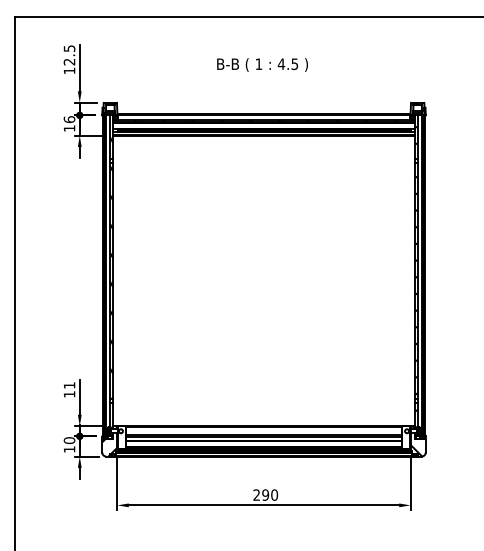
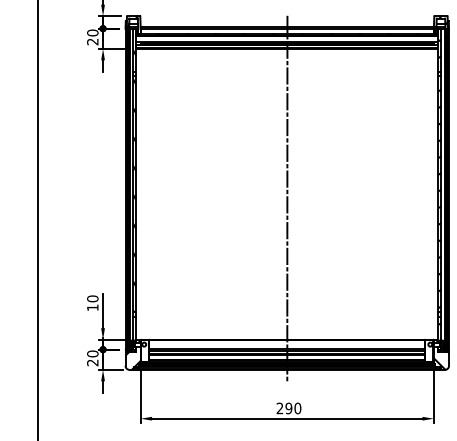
text: (69, 123) -> (92, 36), 16 -> 20
line: (264, 284) -> (287, 197), added
text: (69, 385) -> (92, 298), 11 -> 10
text: (69, 449) -> (92, 362), 10 -> 20

